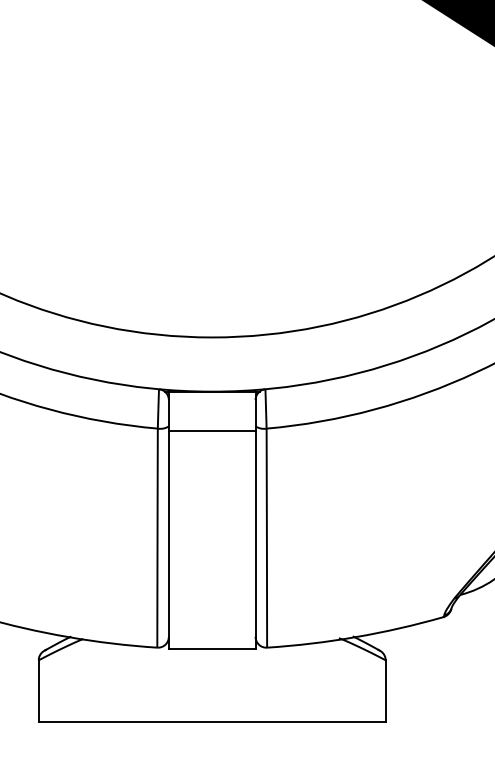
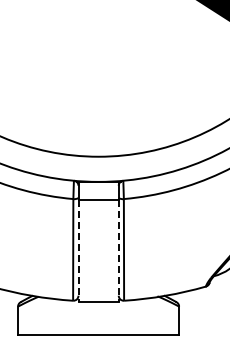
line: (168, 539) -> (78, 250), solid -> dashed
line: (255, 539) -> (118, 250), solid -> dashed

